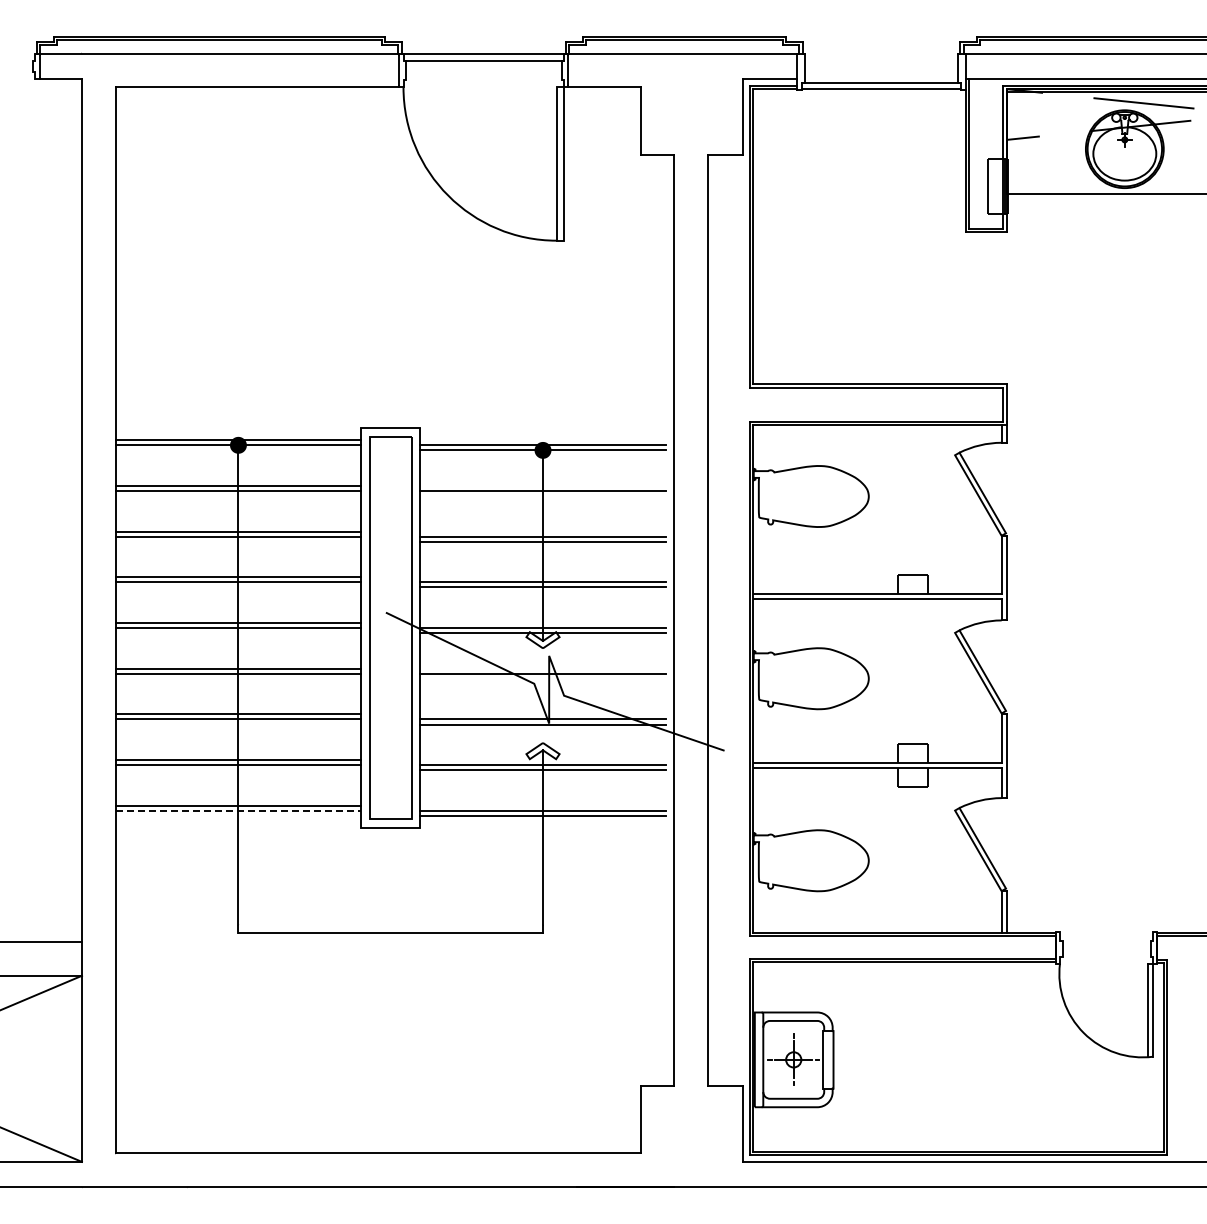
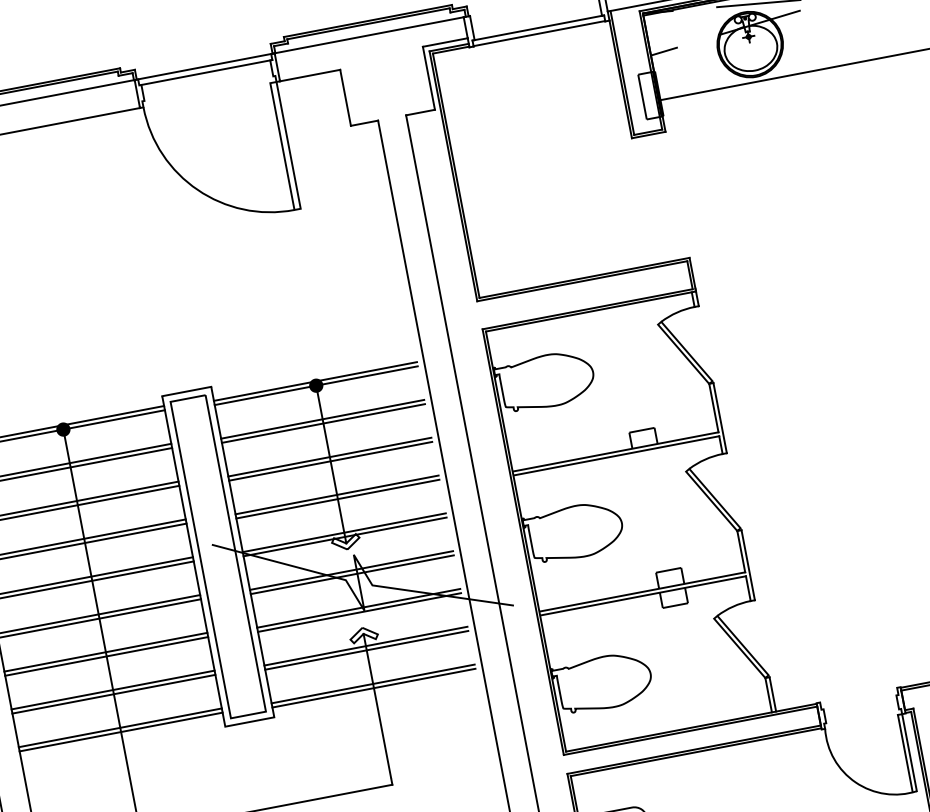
line: (542, 496) -> (323, 423), added
line: (542, 678) -> (351, 574), added
line: (238, 810) -> (121, 731), dashed -> solid

